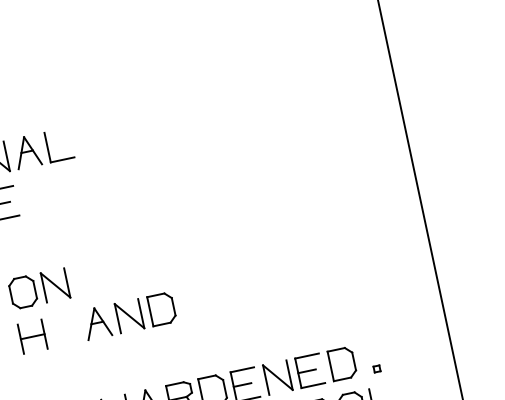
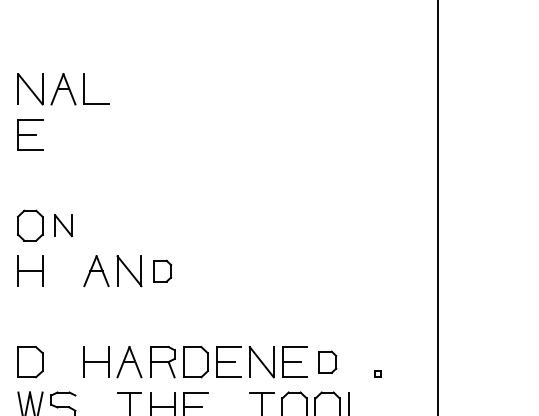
part: (55, 285) -> (63, 225), size x0.7
part: (161, 309) -> (162, 271), size x0.7
part: (342, 364) -> (327, 362), size x0.7
part: (376, 368) -> (377, 373), moved

